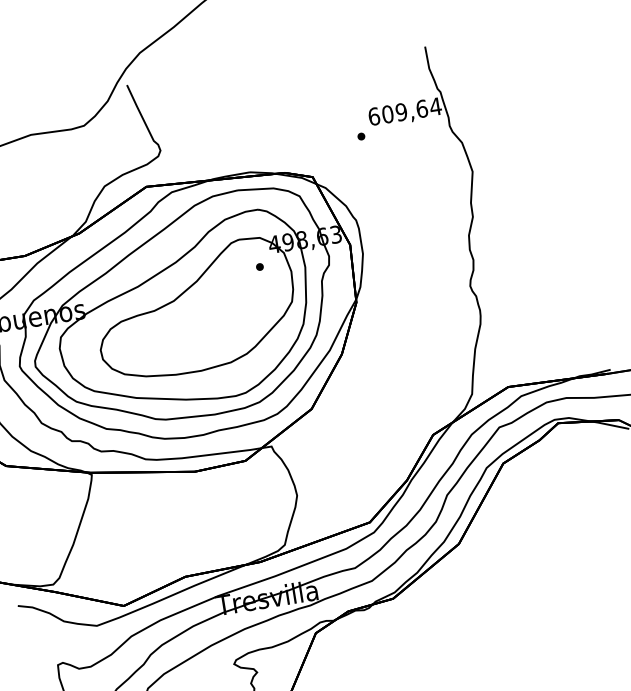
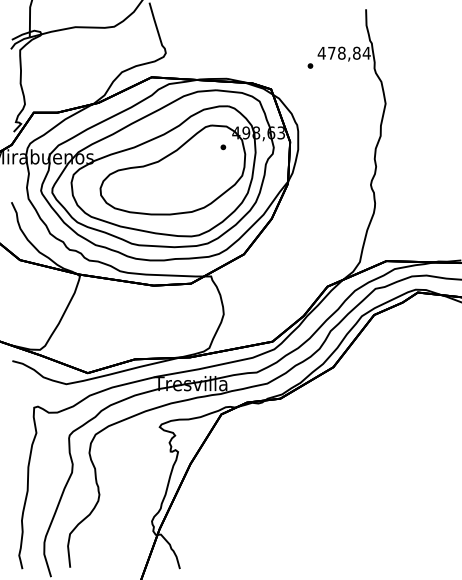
text: (396, 111) -> (338, 52), 609,64 -> 478,84

